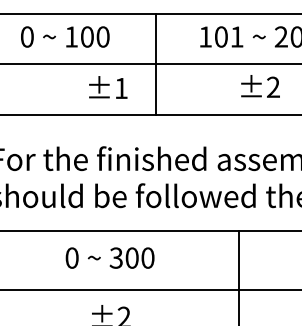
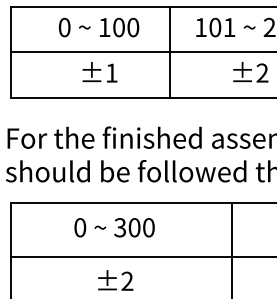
text: (65, 36) -> (99, 27), moved
line: (156, 63) -> (170, 51), moved
text: (107, 87) -> (99, 72), moved

